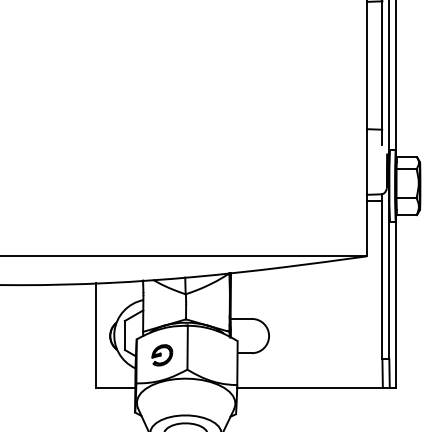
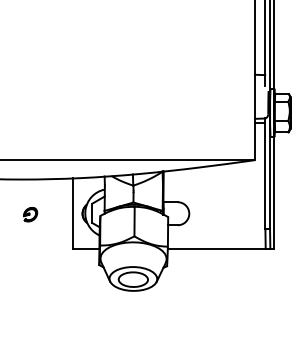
part: (162, 355) -> (30, 214), moved

